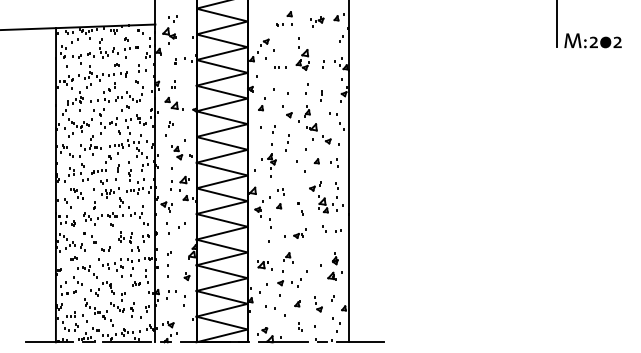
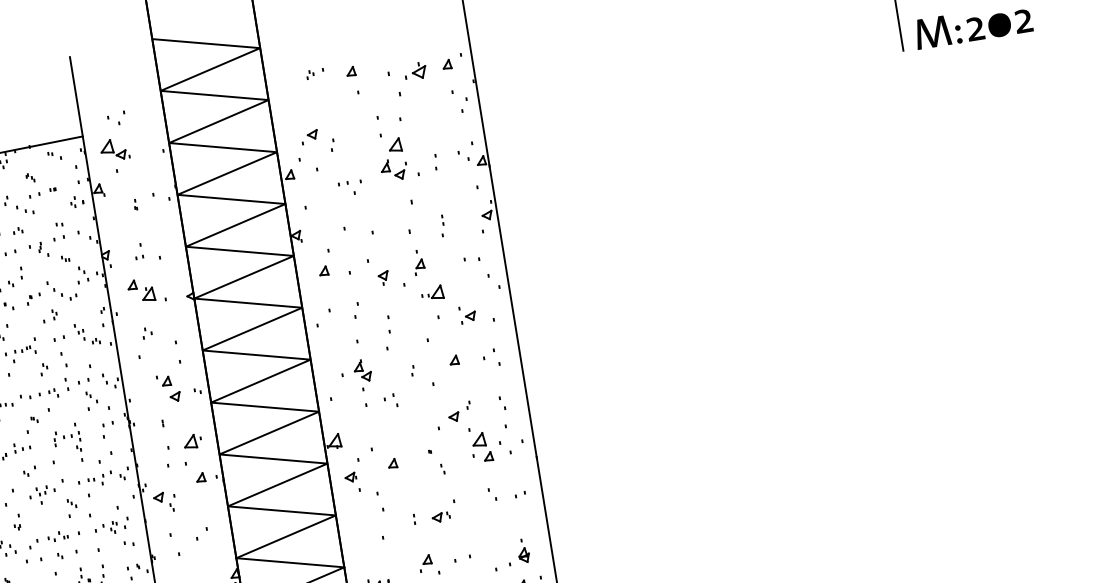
part: (317, 21) -> (409, 77), size x1.4
part: (279, 24) -> (315, 71), moved
part: (306, 88) -> (409, 216), size x1.6
part: (280, 191) -> (389, 400), moved

